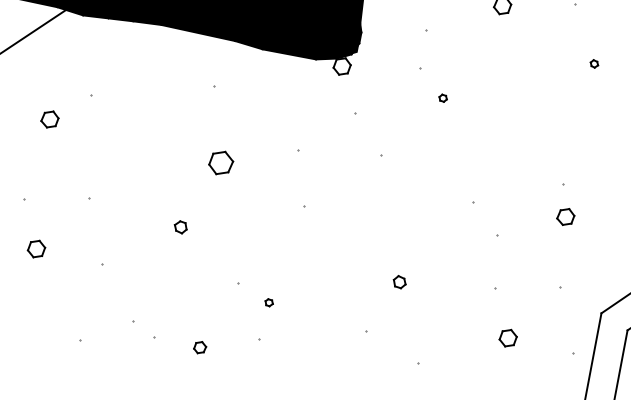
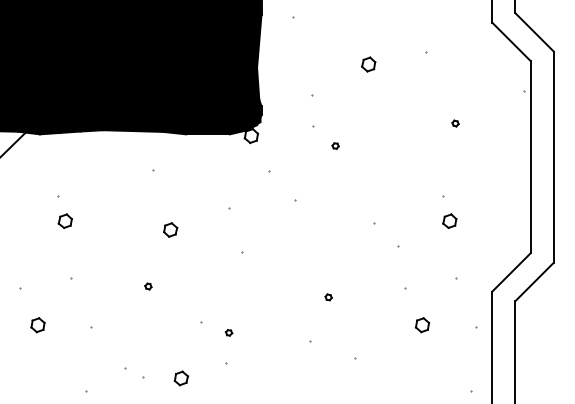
part: (594, 63) -> (455, 123), moved
part: (49, 118) -> (64, 220), moved
part: (221, 162) -> (170, 229), size x0.71
part: (181, 227) -> (148, 286), size x0.62
part: (399, 282) -> (328, 297), size x0.62
part: (200, 347) -> (181, 378), size x1.43

